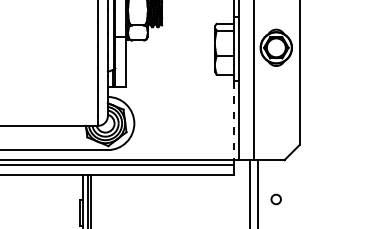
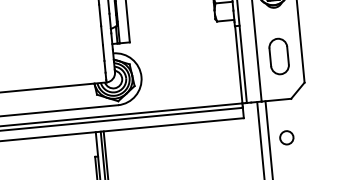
part: (276, 116) -> (279, 56), added
line: (234, 120) -> (238, 64), dashed -> solid
circle: (275, 199) -> (286, 137), size x1.43

